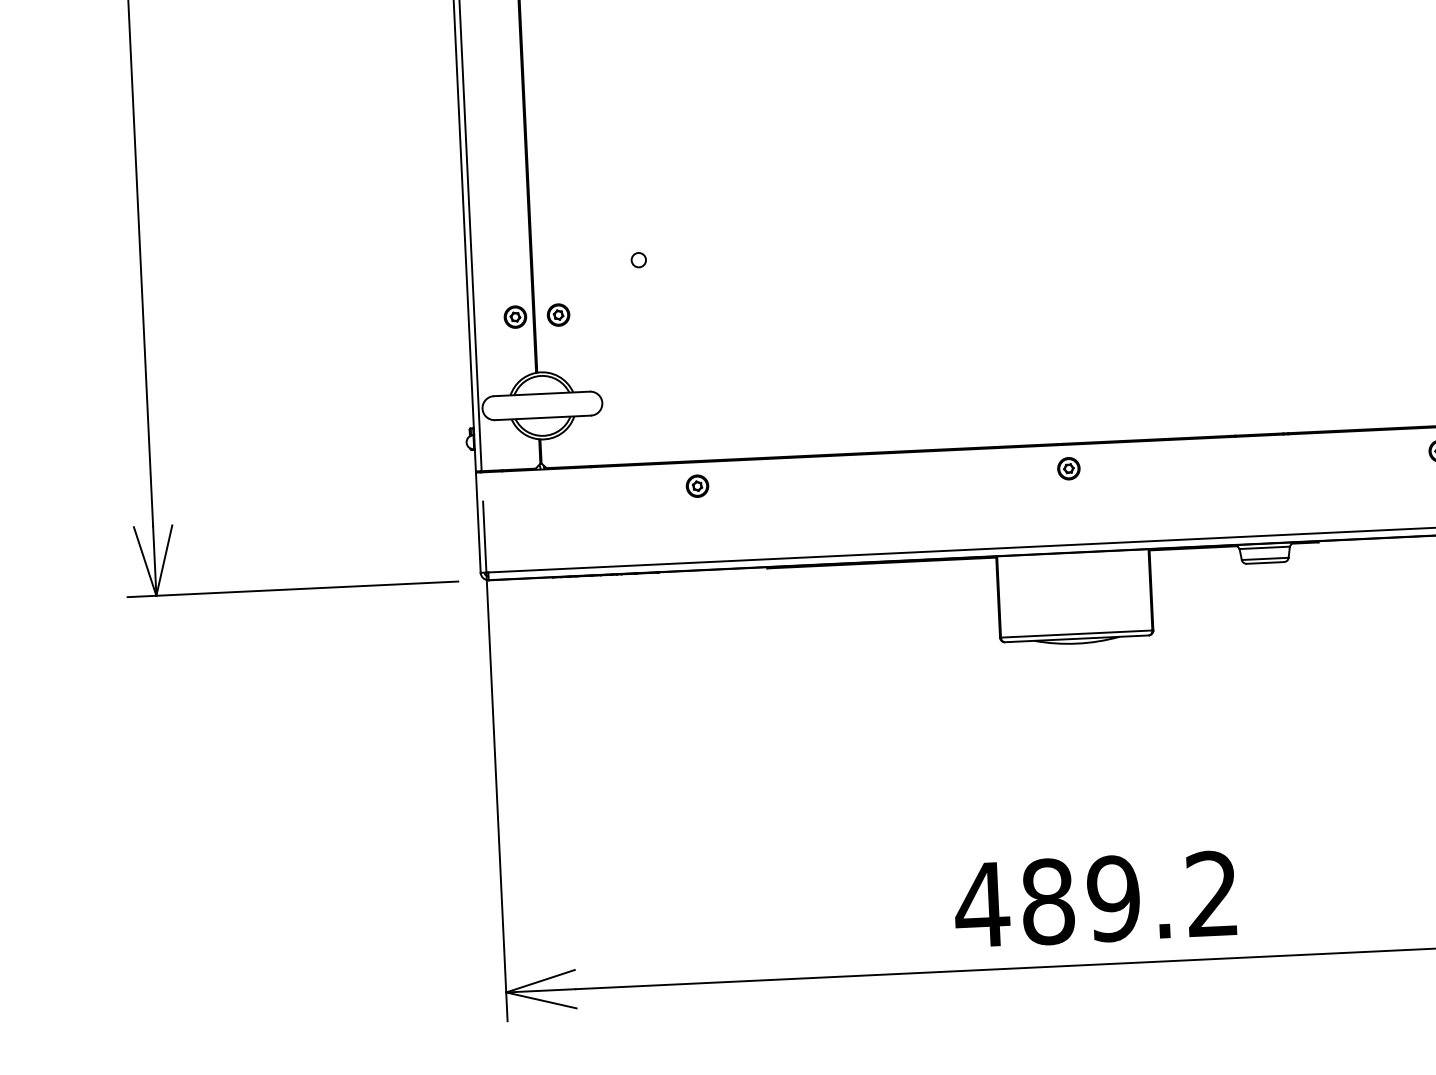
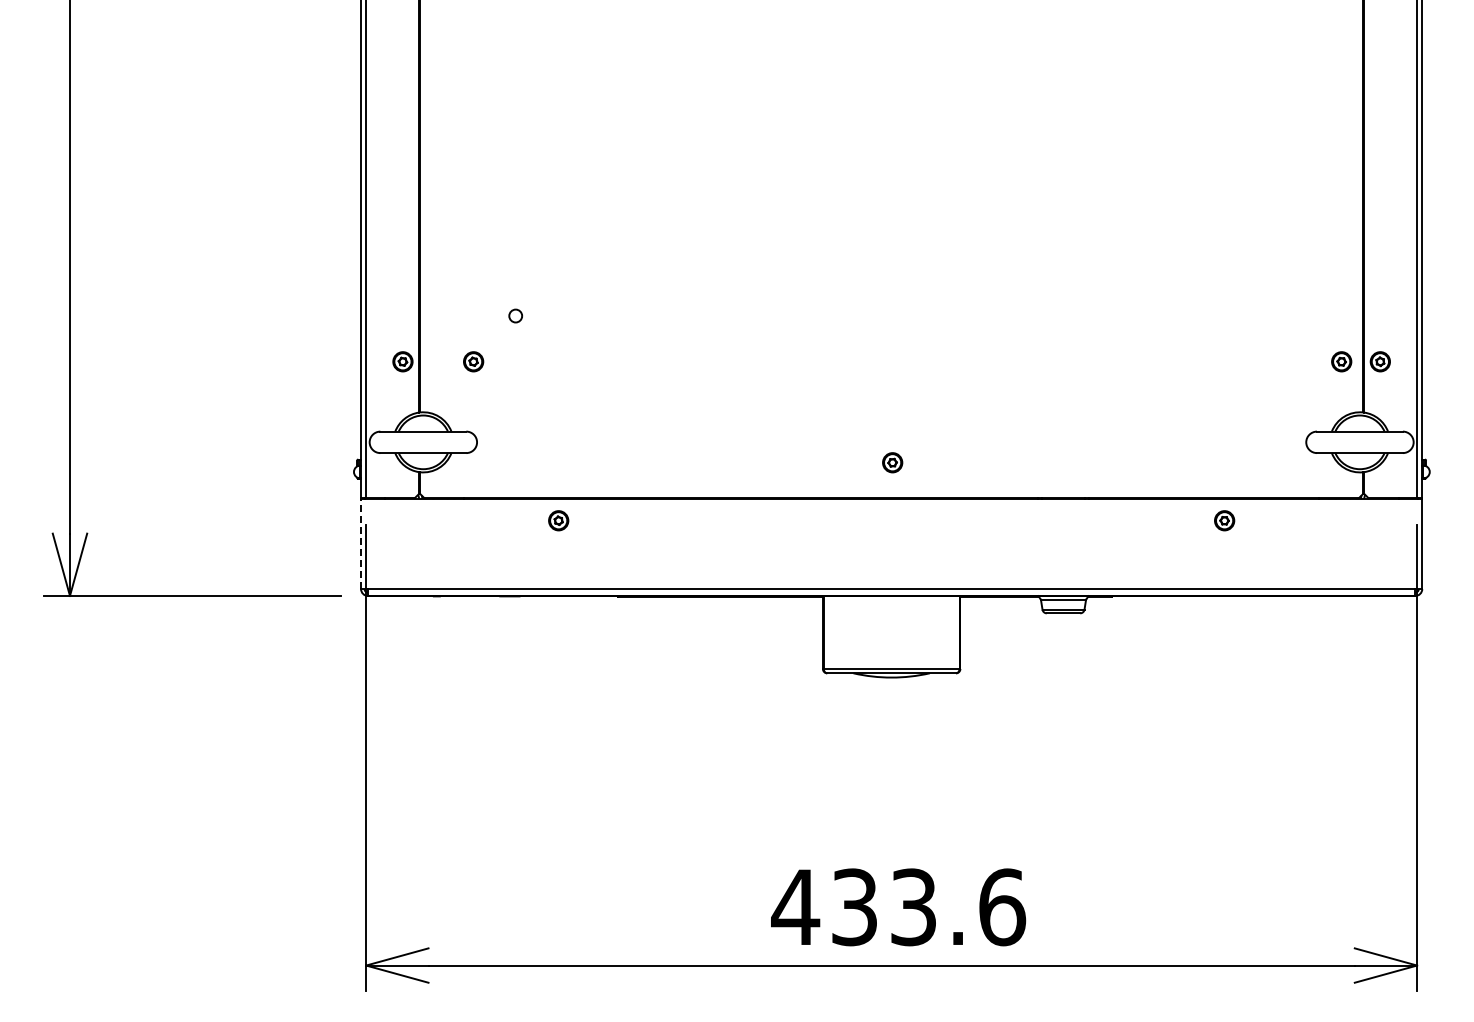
part: (558, 314) -> (473, 361), moved
part: (1068, 468) -> (892, 462), moved
line: (478, 523) -> (361, 544), solid -> dashed
text: (1130, 898) -> (928, 907), 489.2 -> 433.6

